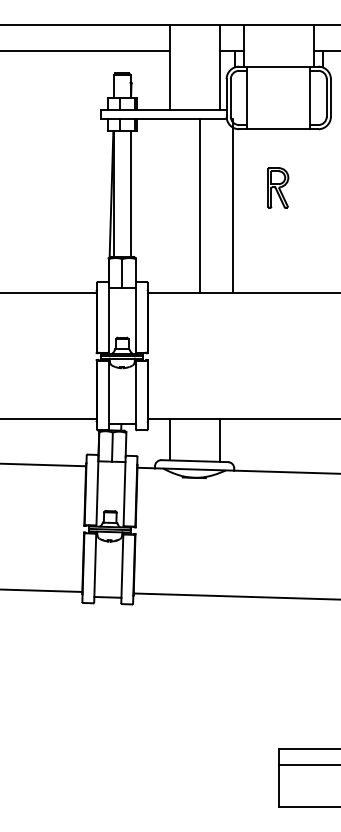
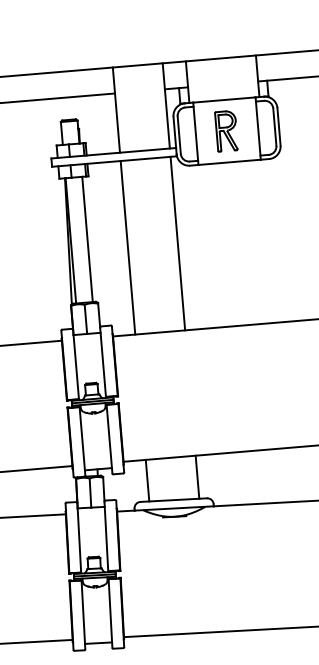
part: (278, 187) -> (226, 130), moved
line: (200, 205) -> (128, 247), moved
line: (233, 205) -> (177, 243), moved

